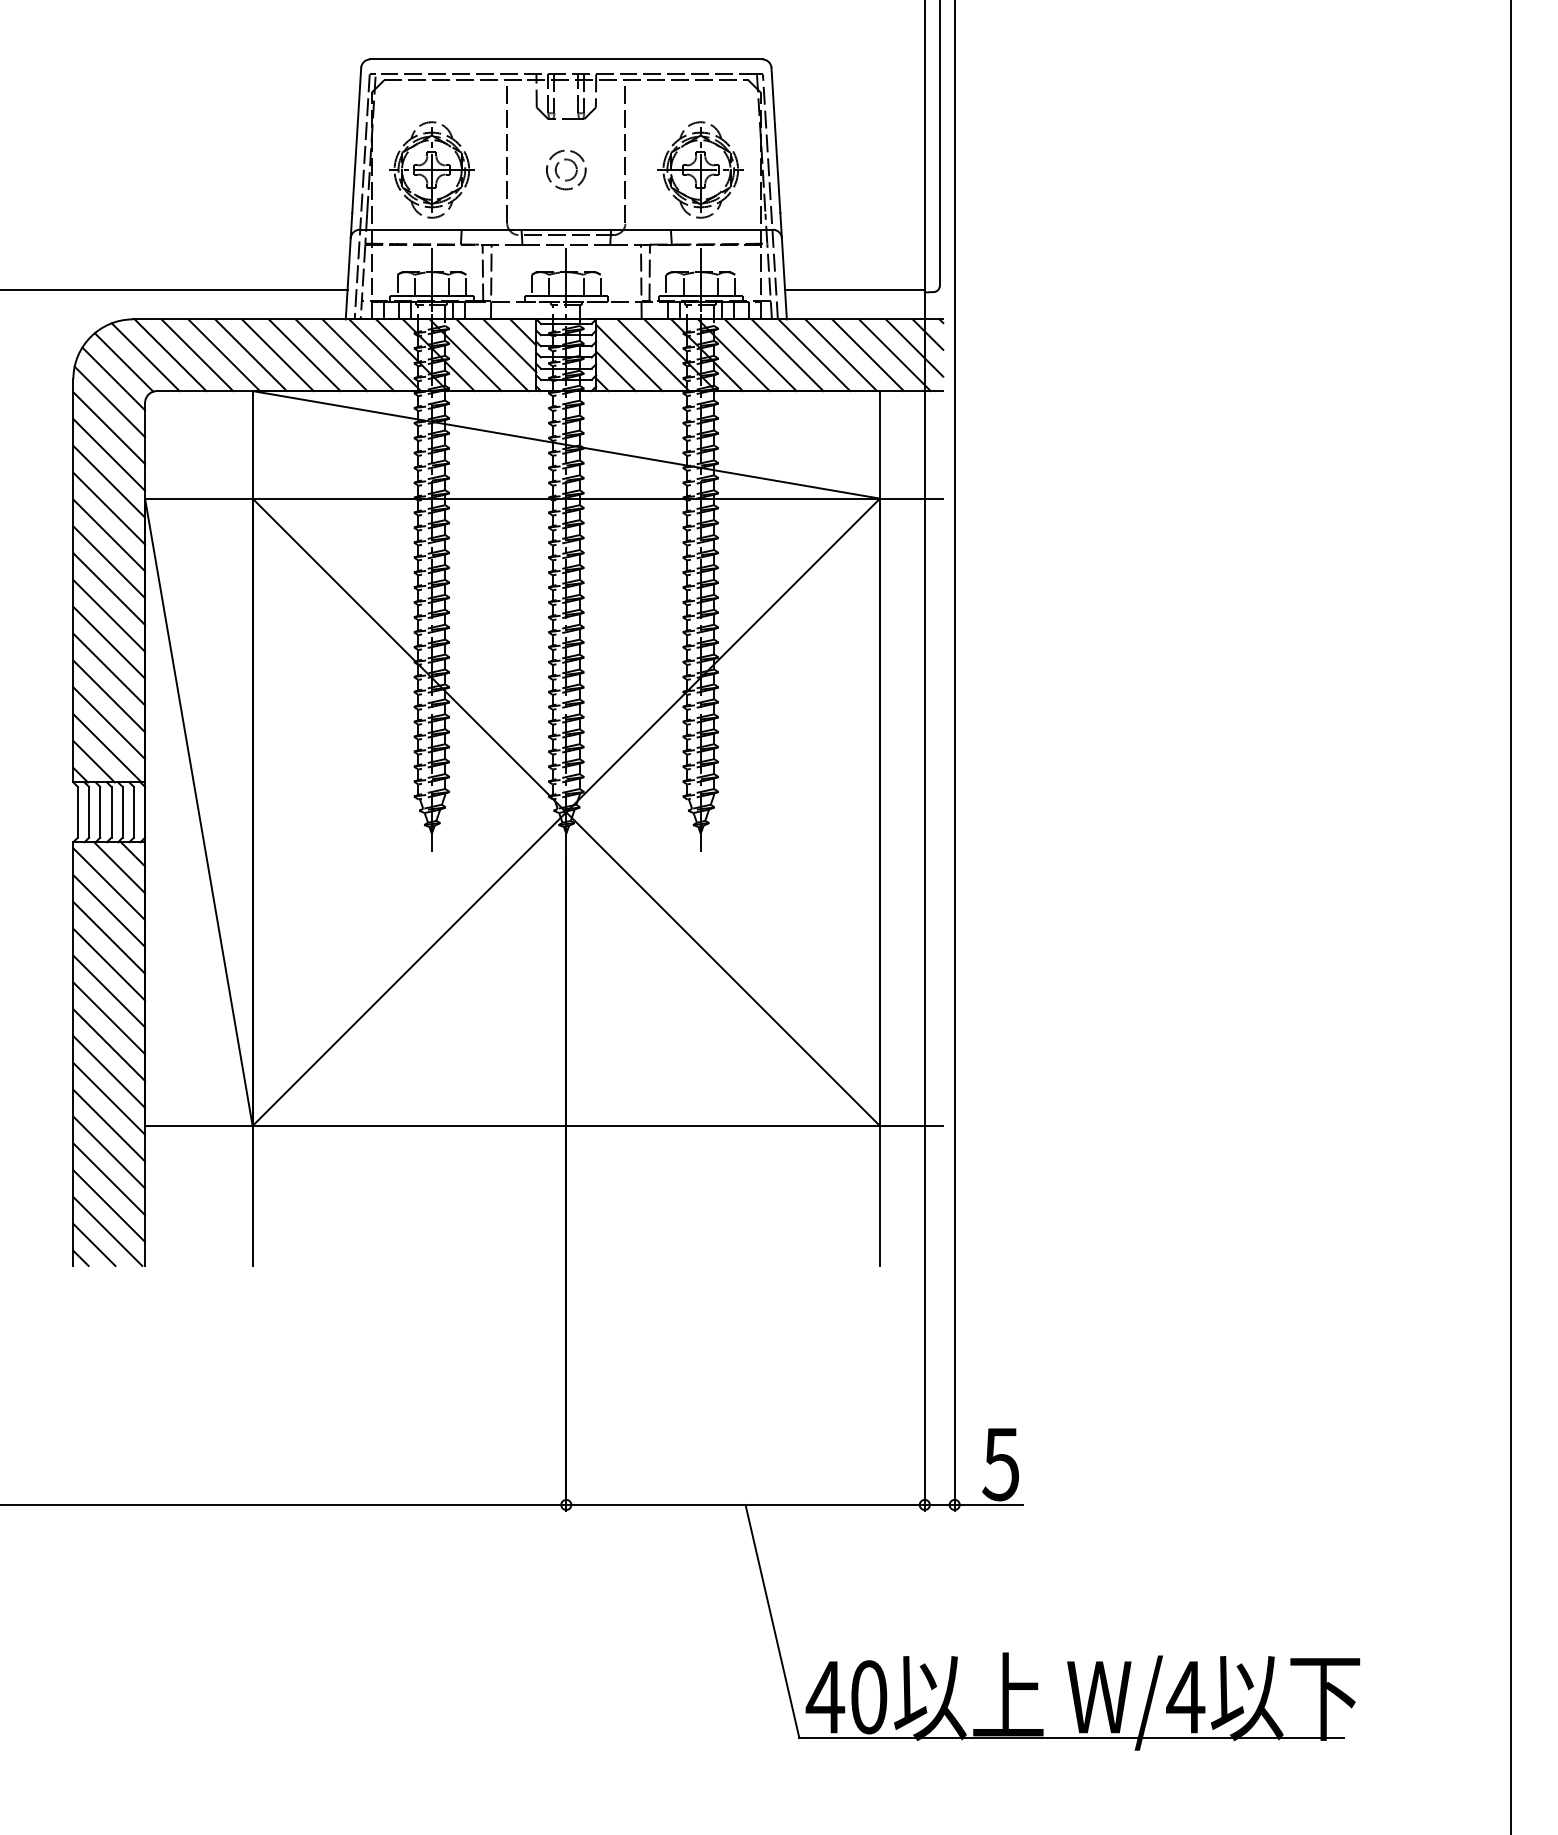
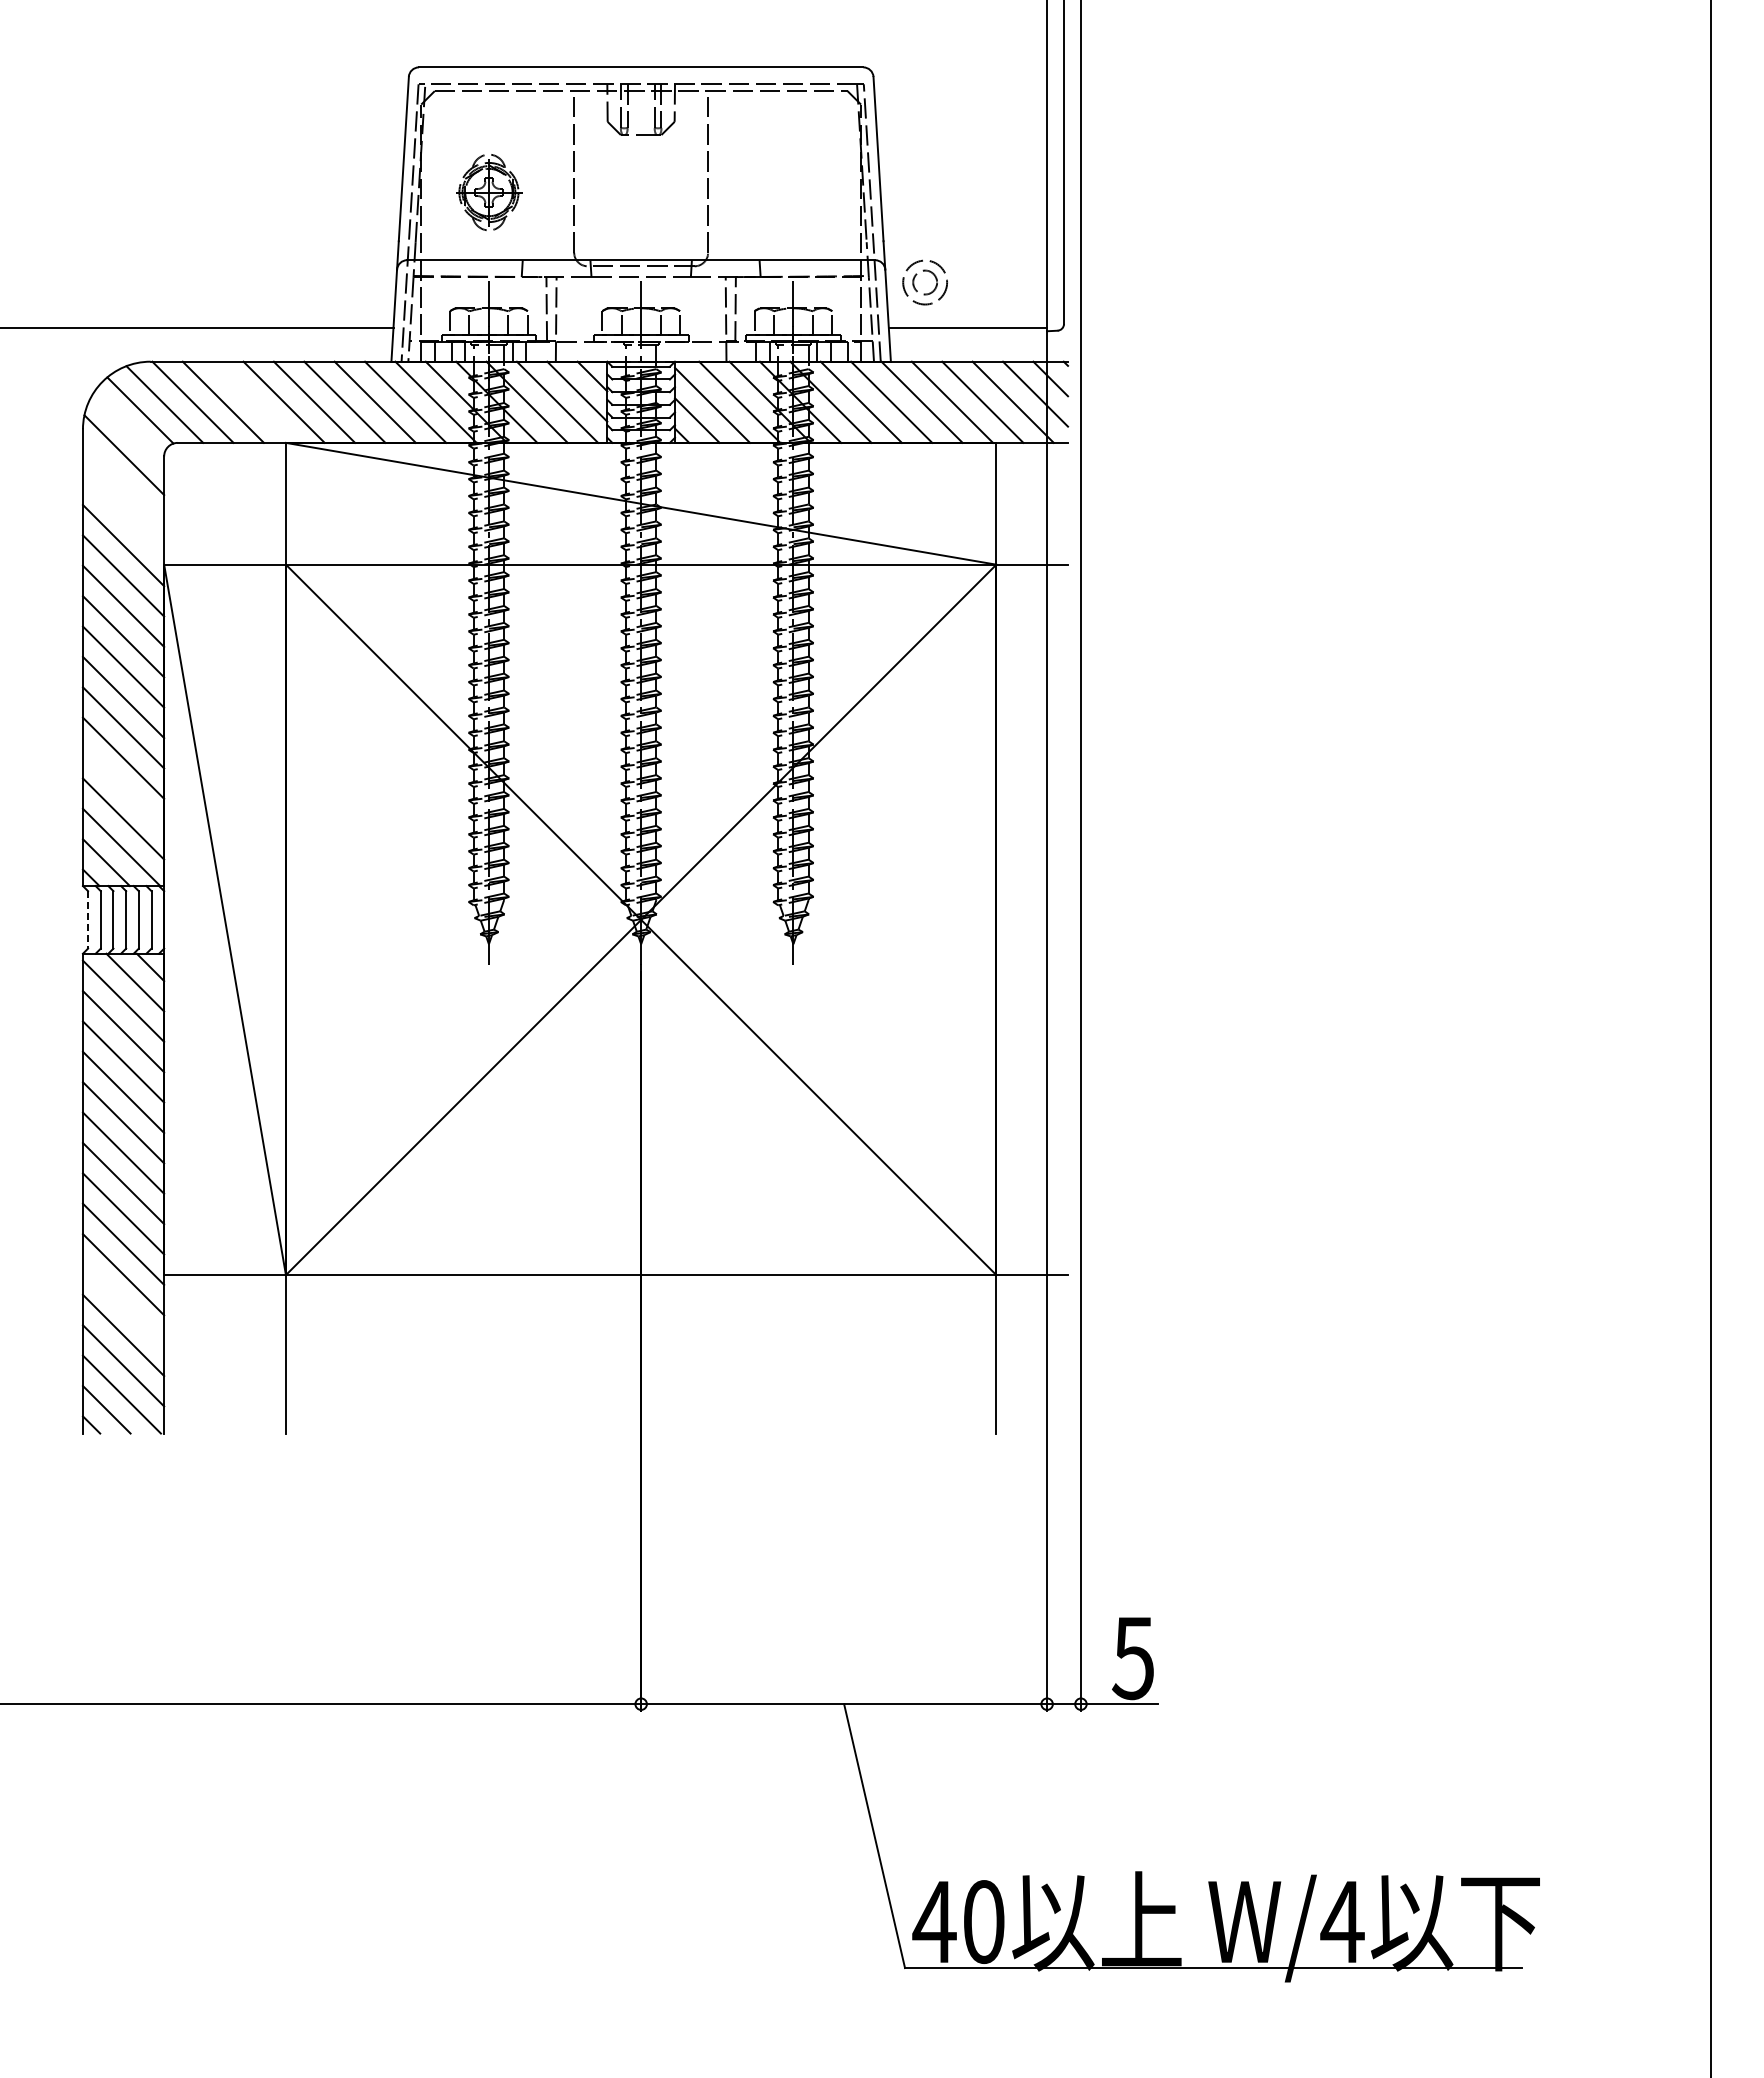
part: (431, 169) -> (488, 192), size x0.7
part: (556, 169) -> (914, 282), moved
part: (699, 169) -> (792, 192), removed
line: (223, 354) -> (253, 401), removed
line: (113, 378) -> (128, 428), removed
line: (109, 427) -> (123, 484), removed
line: (109, 454) -> (123, 514), removed
line: (109, 696) -> (123, 788), removed
line: (78, 811) -> (88, 919), solid -> dashed
line: (109, 1151) -> (123, 1304), removed

